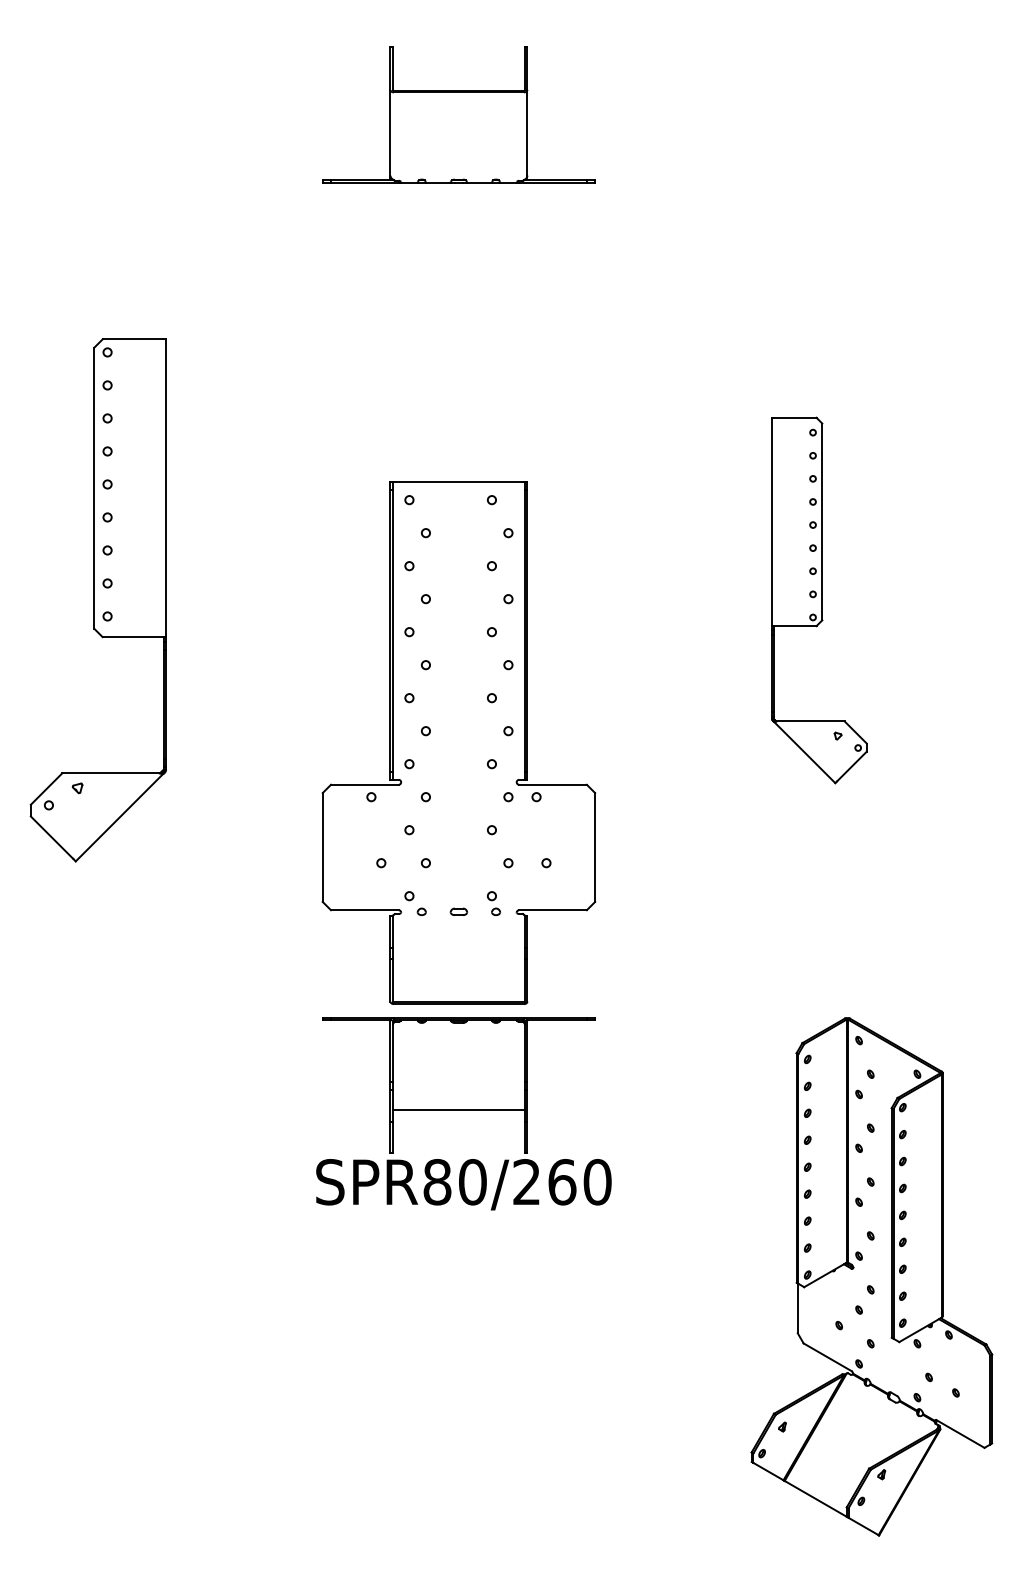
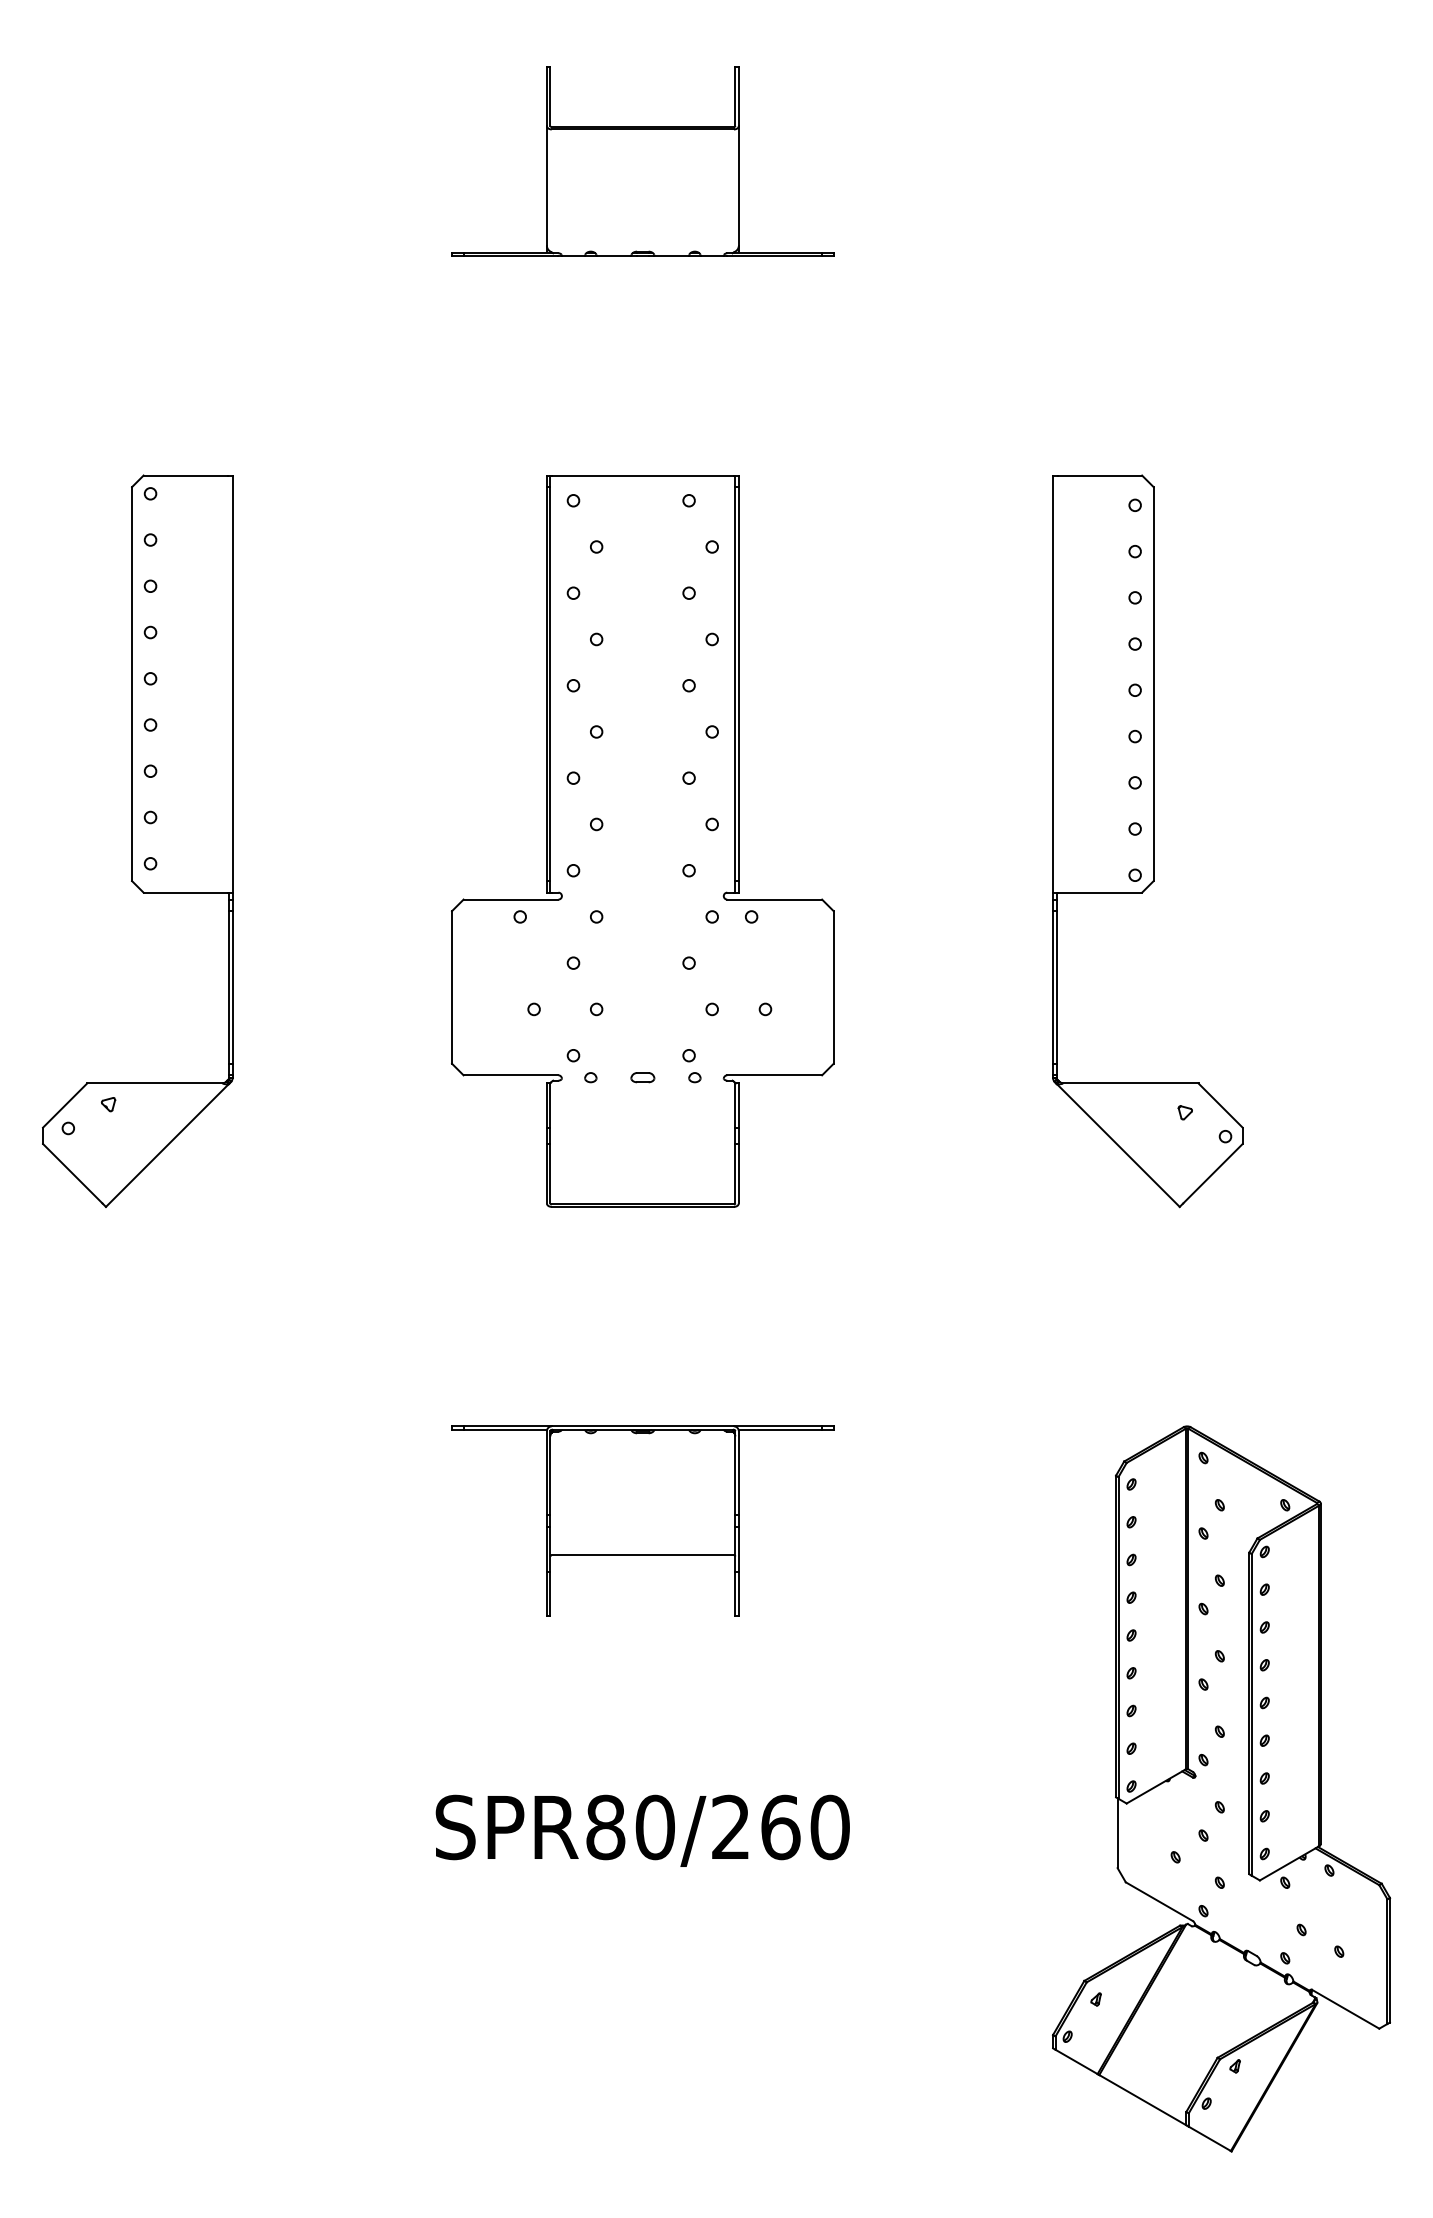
part: (819, 600) -> (1147, 841), size x1.43
part: (458, 743) -> (642, 841), moved
text: (463, 1184) -> (642, 1830), moved

